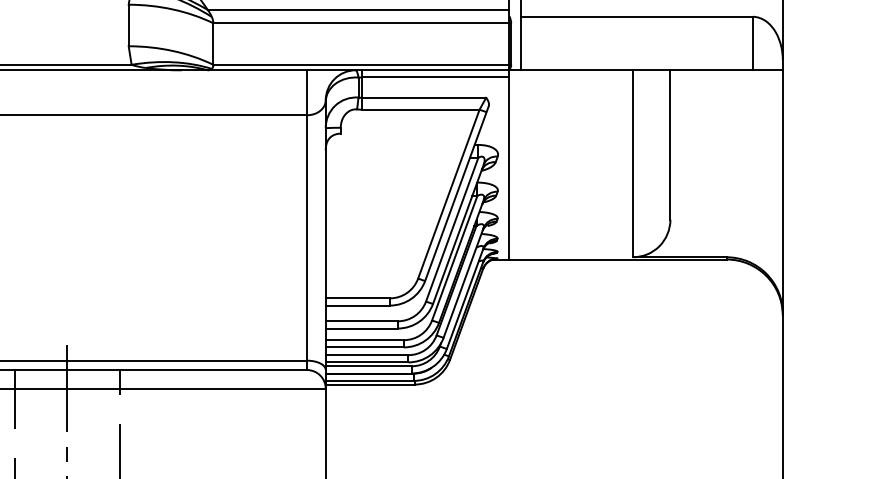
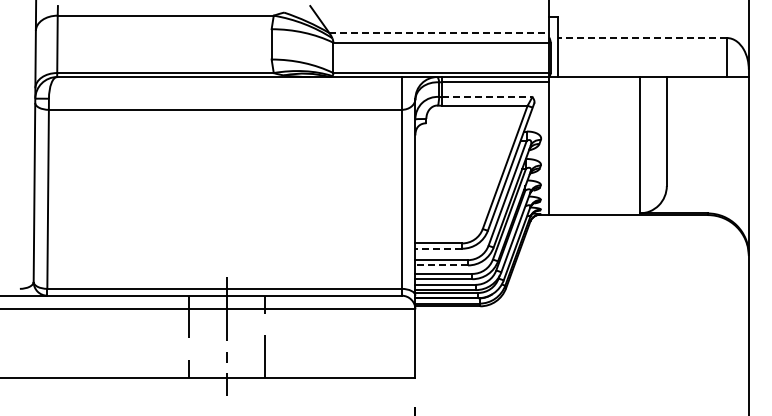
line: (358, 10) -> (439, 33), solid -> dashed
line: (637, 17) -> (642, 38), solid -> dashed
line: (424, 98) -> (487, 97), solid -> dashed
line: (357, 305) -> (438, 248), solid -> dashed
line: (361, 328) -> (441, 265), solid -> dashed

